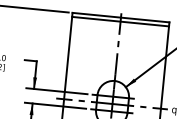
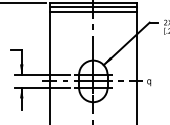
line: (120, 26) -> (93, 11), added

